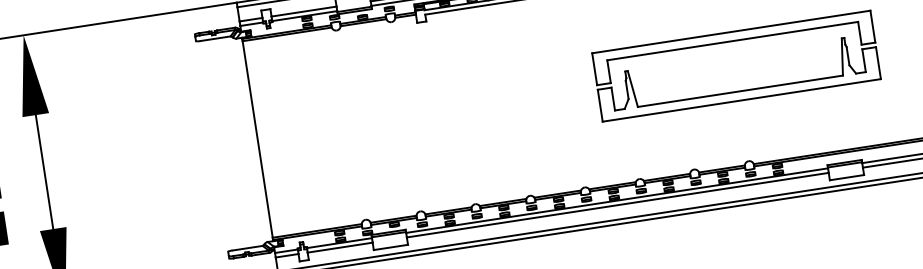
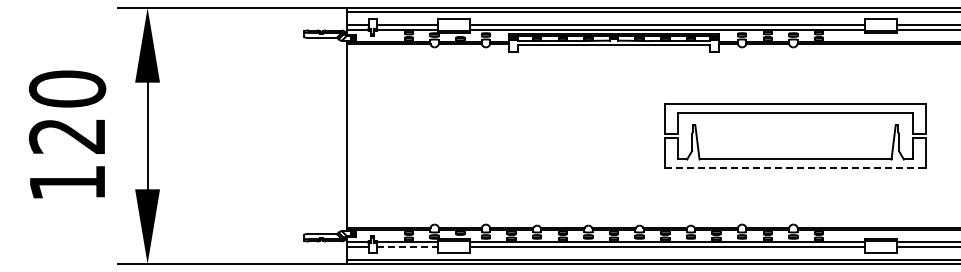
line: (742, 100) -> (796, 168), solid -> dashed
line: (341, 247) -> (408, 246), solid -> dashed

